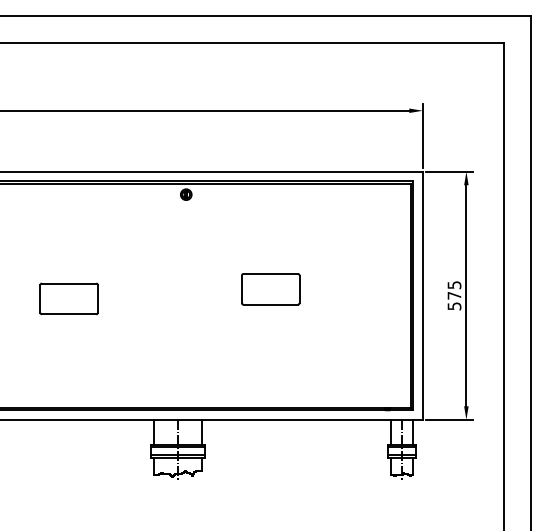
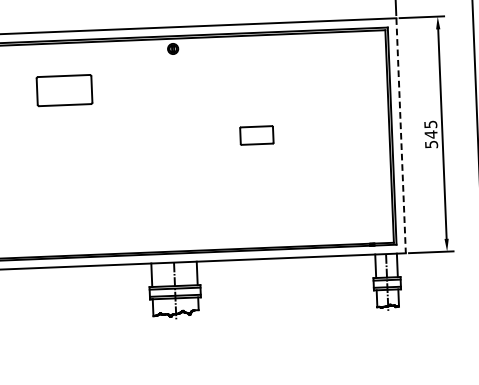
part: (270, 289) -> (256, 135), size x0.6
text: (454, 295) -> (431, 134), 575 -> 545
line: (422, 296) -> (400, 136), solid -> dashed
part: (68, 298) -> (63, 90), moved

